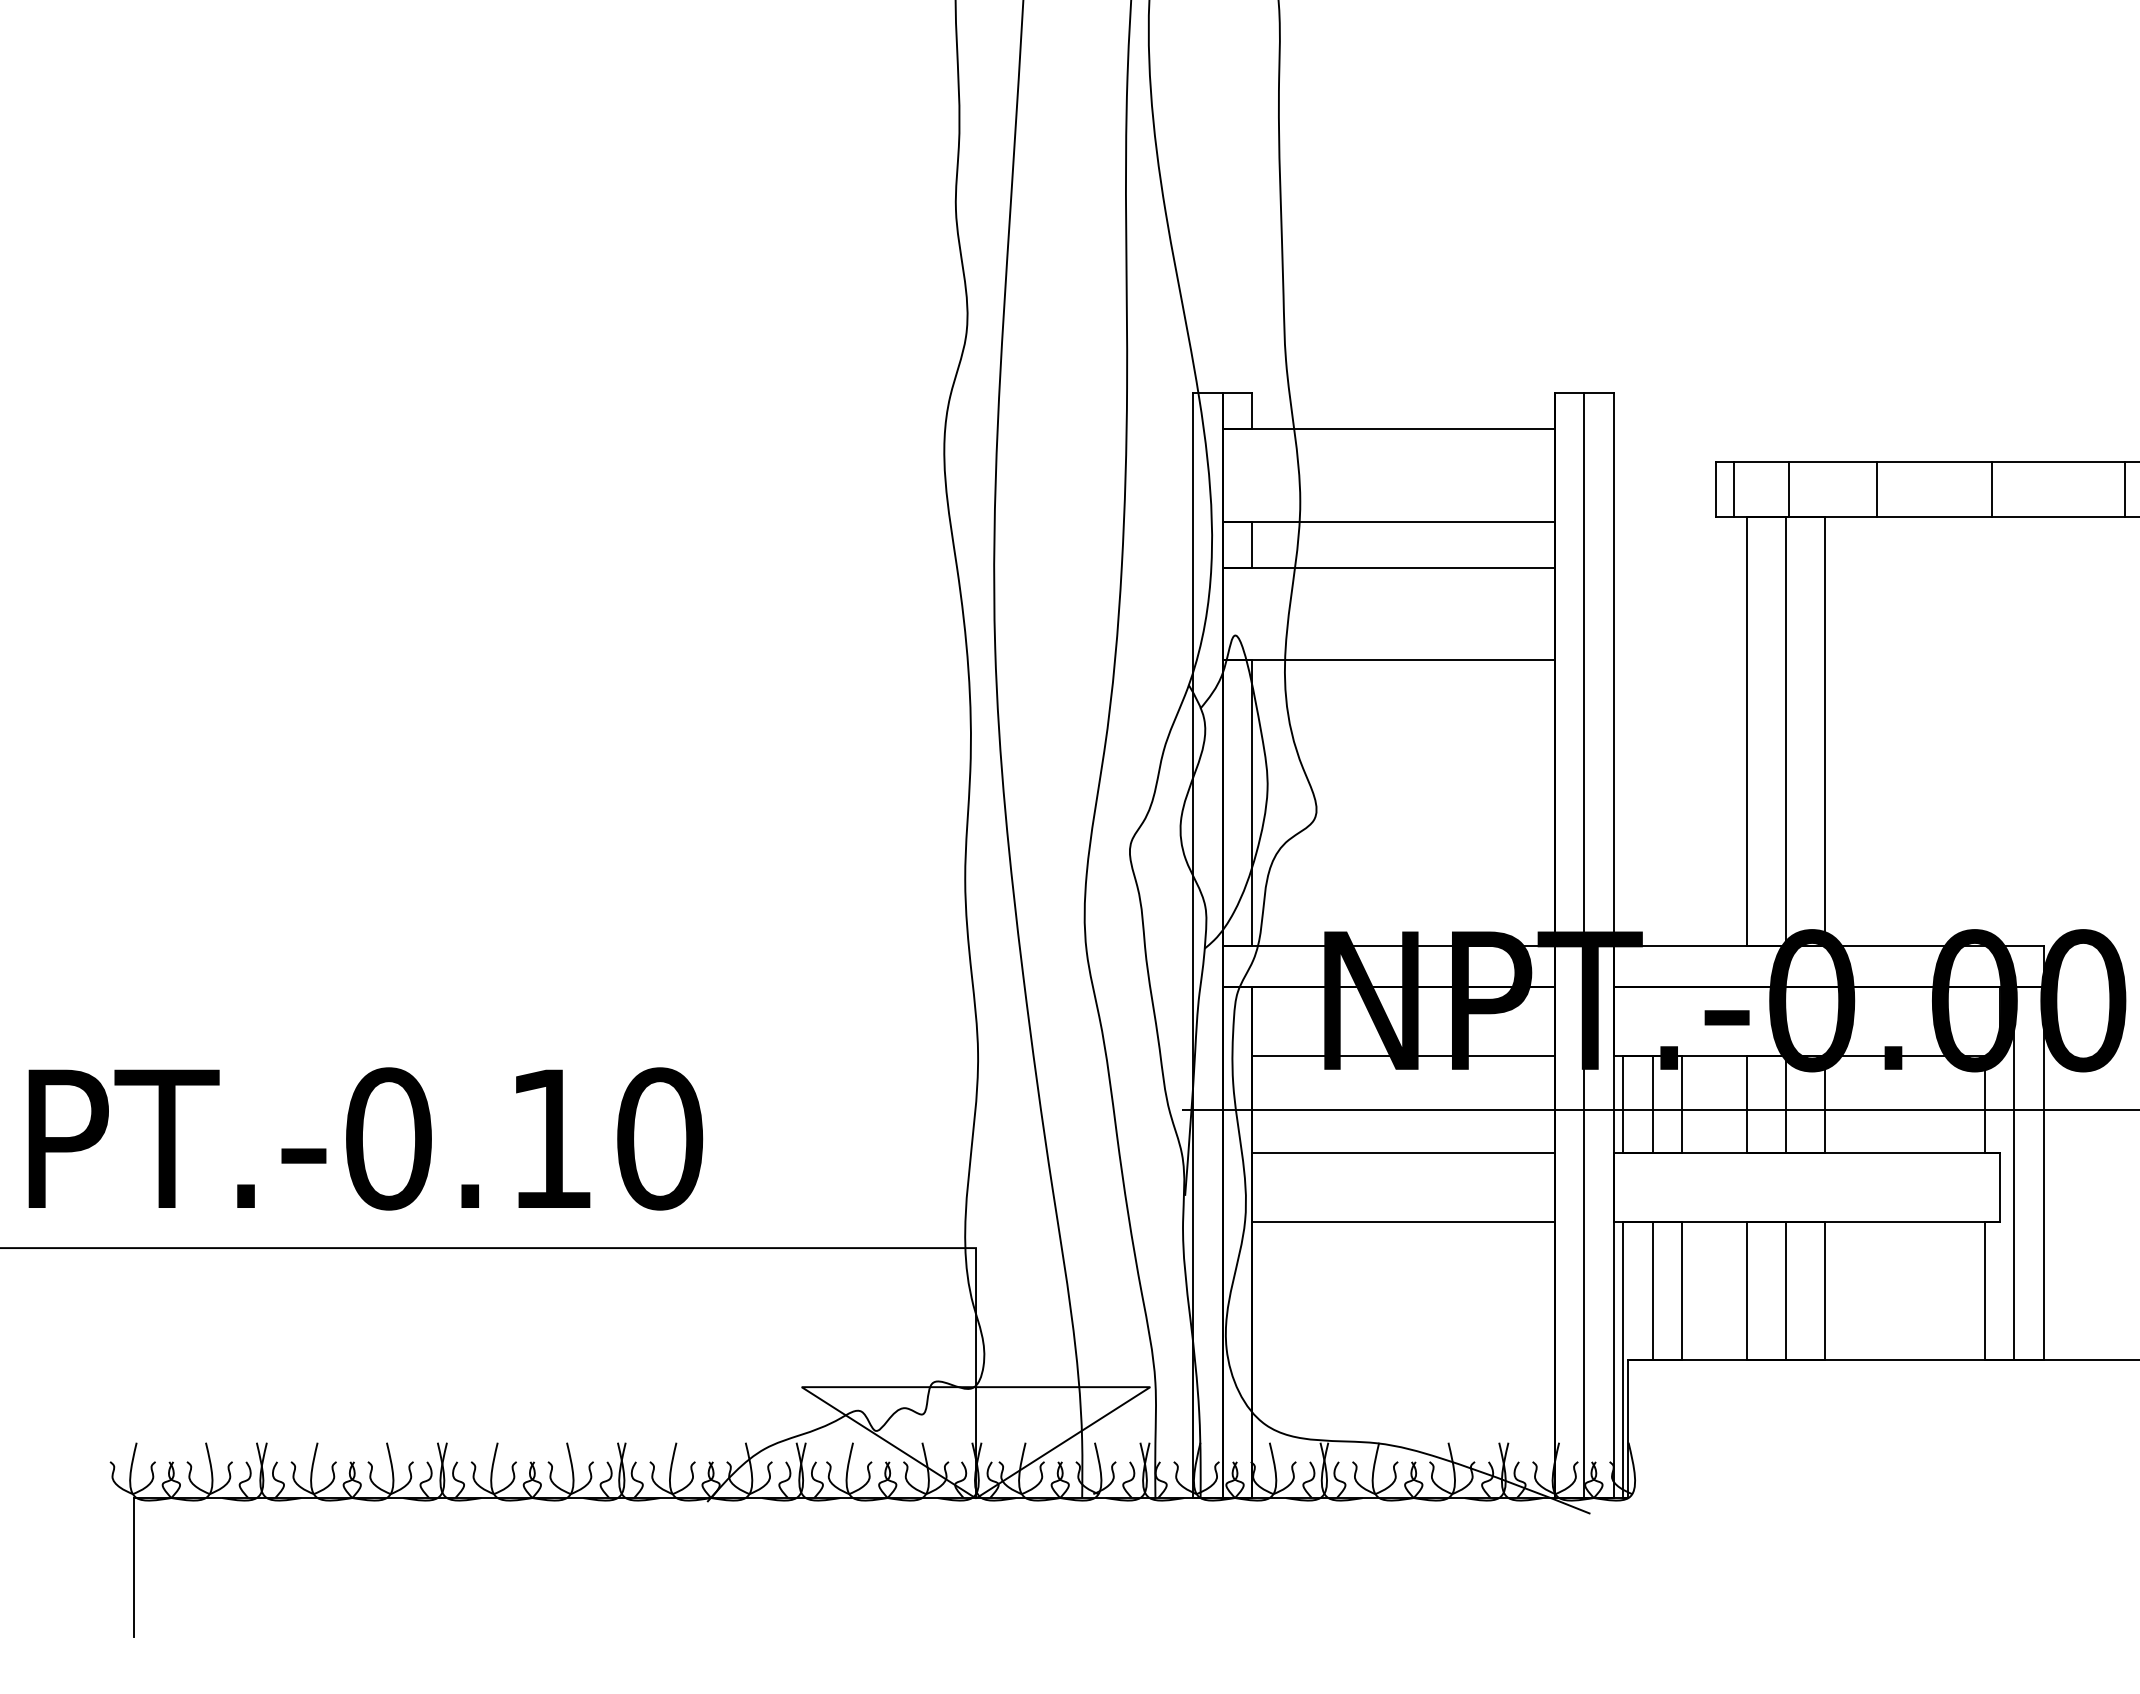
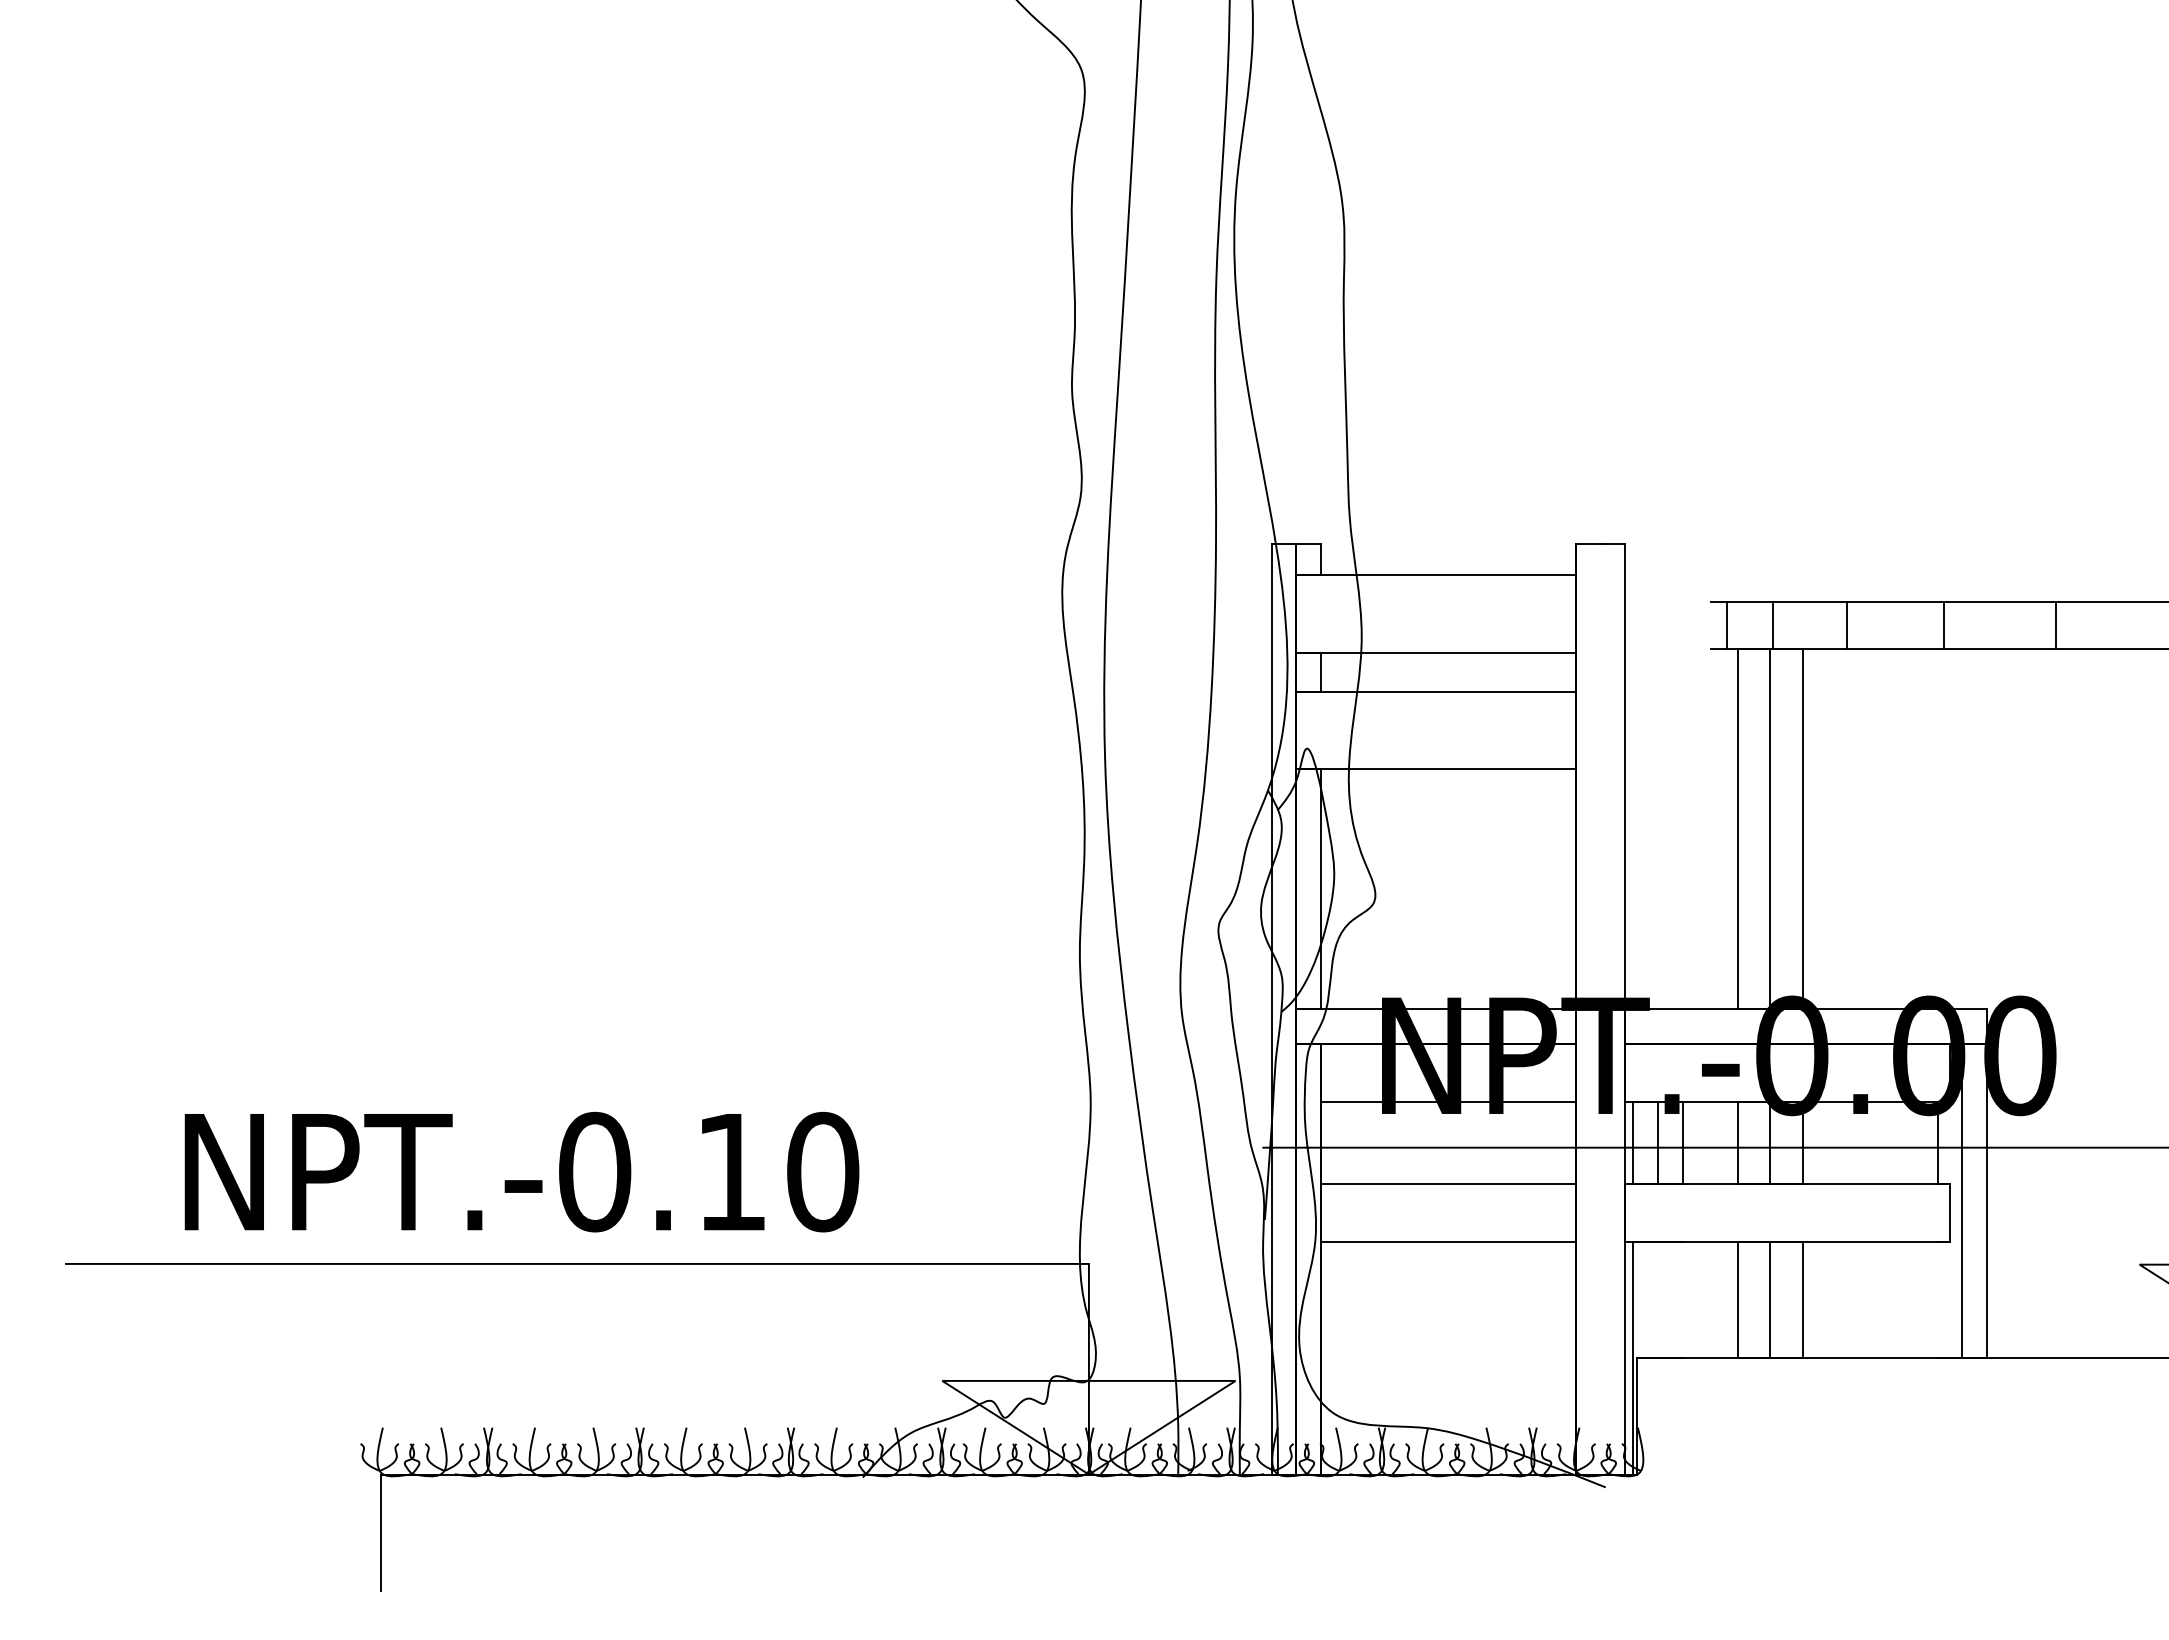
line: (1716, 489) -> (1711, 625), removed
line: (1584, 945) -> (1600, 1009), removed
line: (1653, 1290) -> (1658, 1299), removed
line: (1681, 1290) -> (1682, 1299), removed
line: (1984, 1290) -> (1937, 1299), removed

